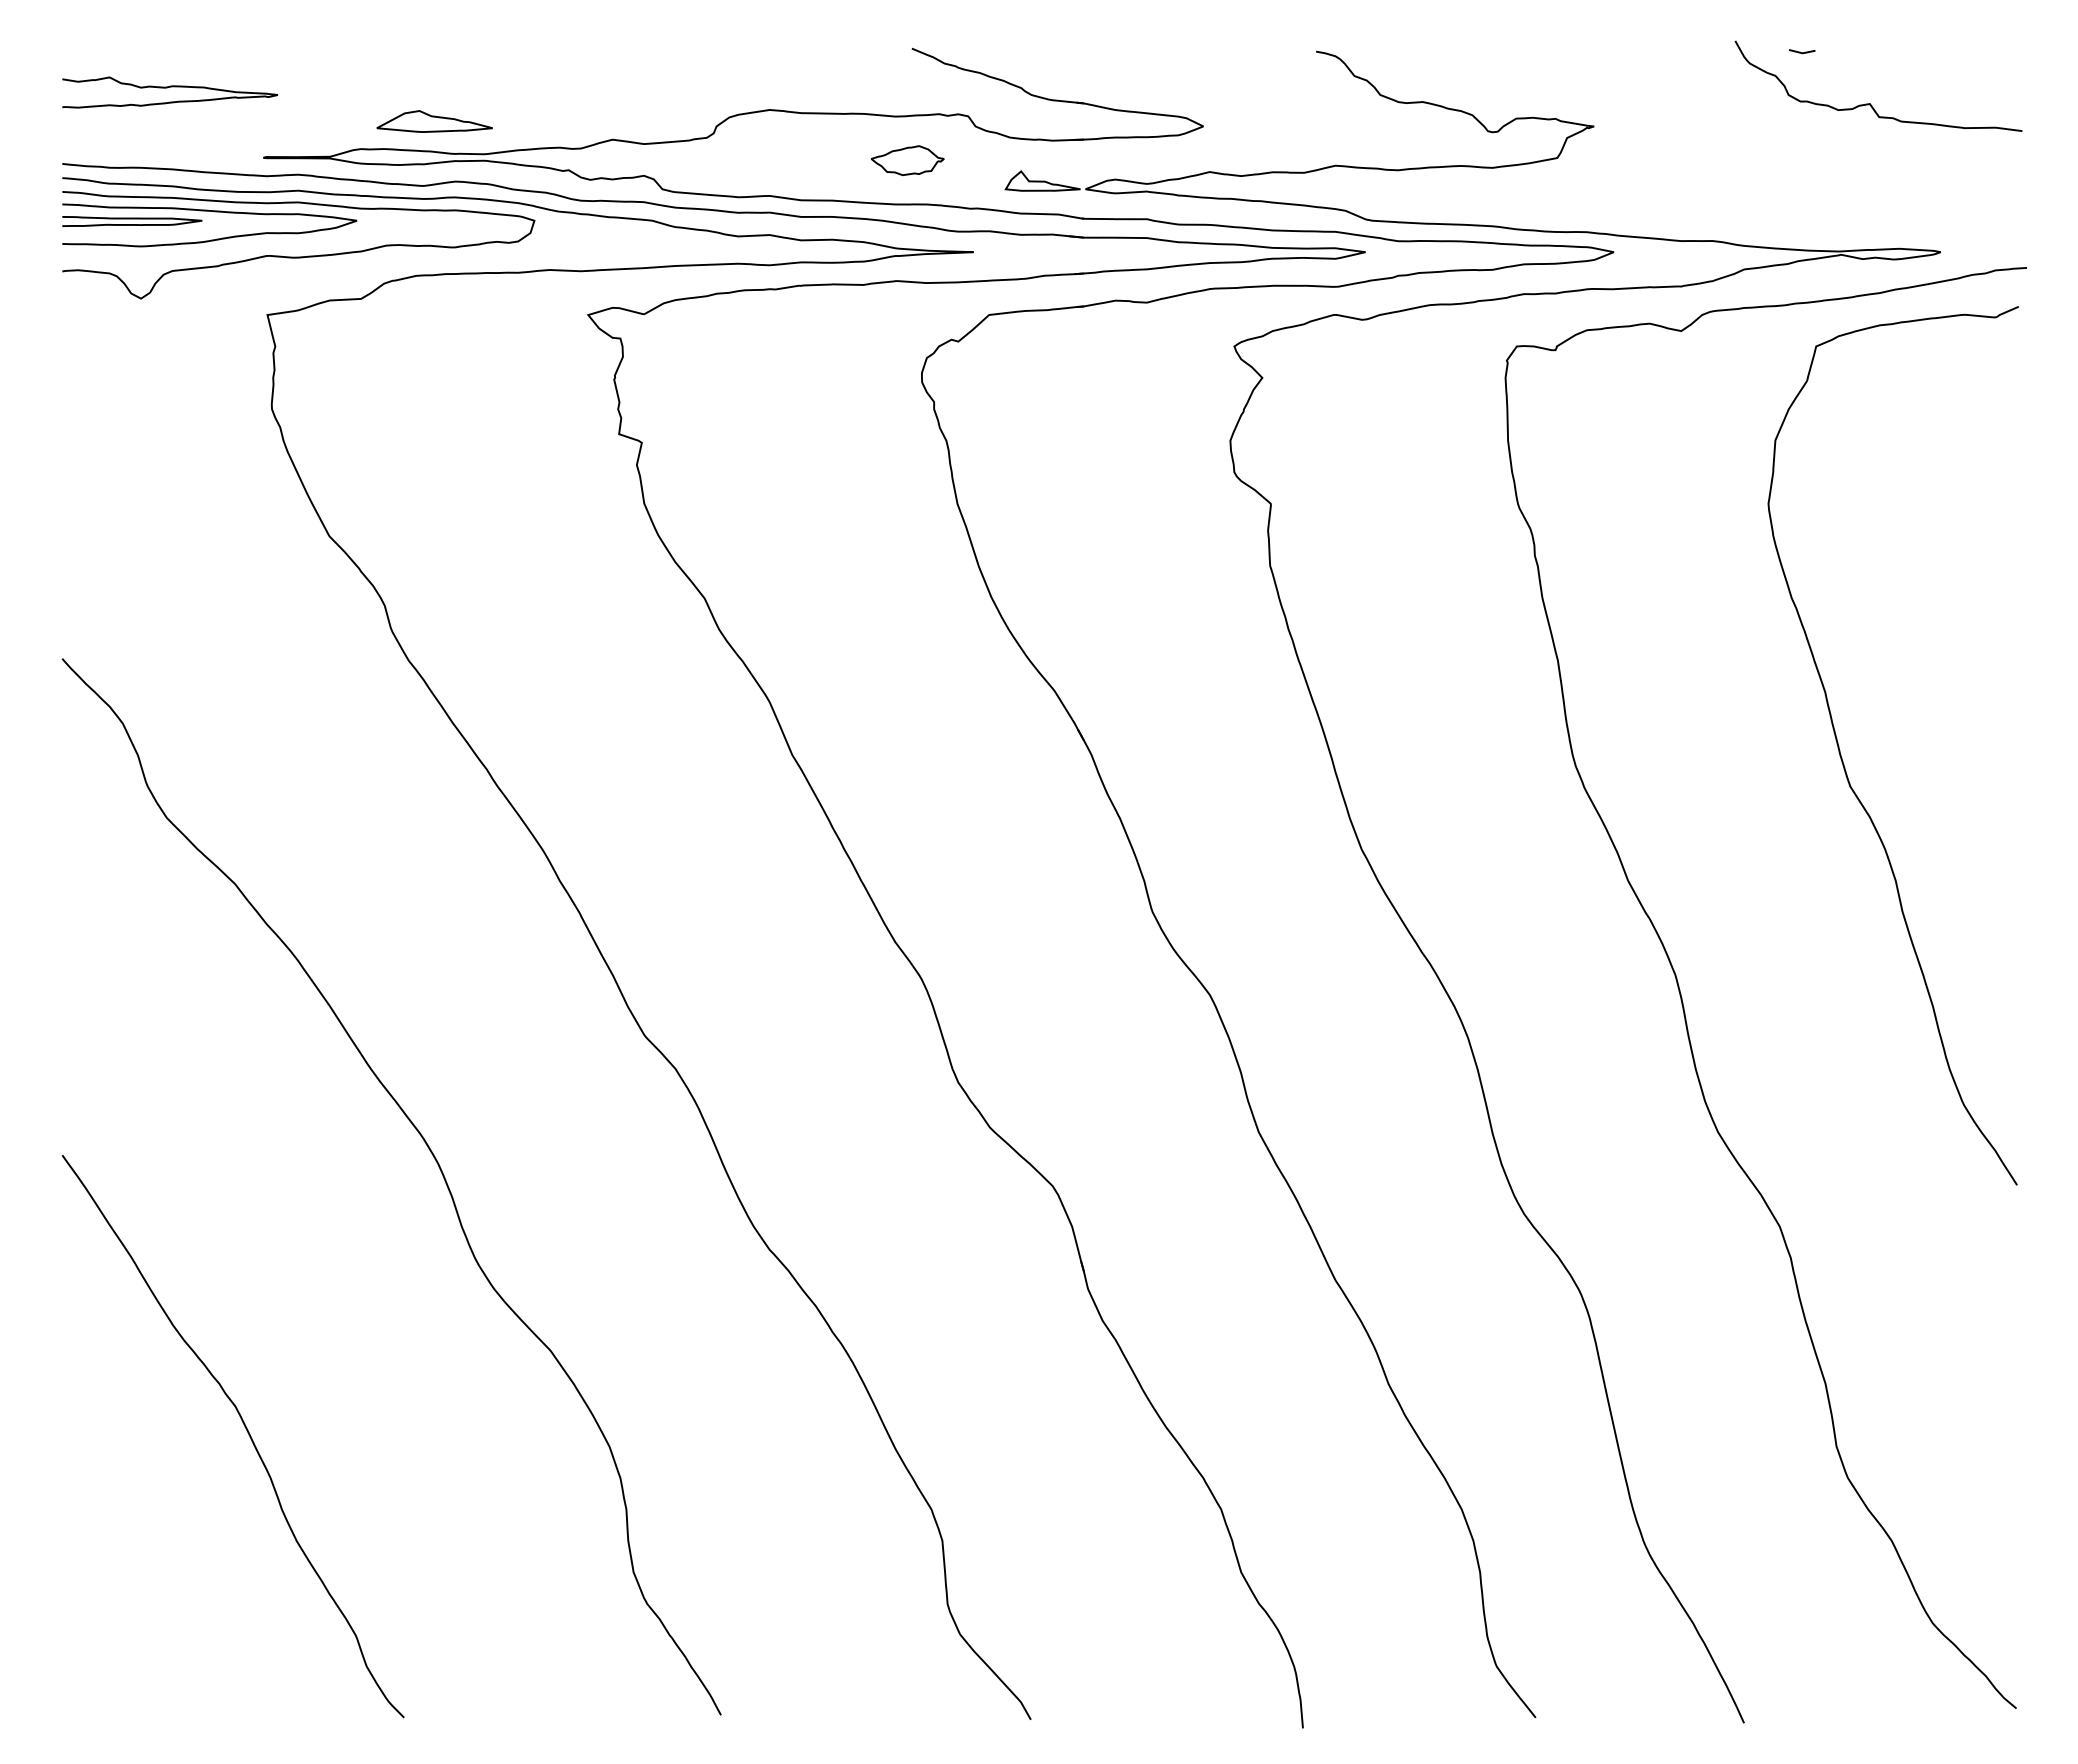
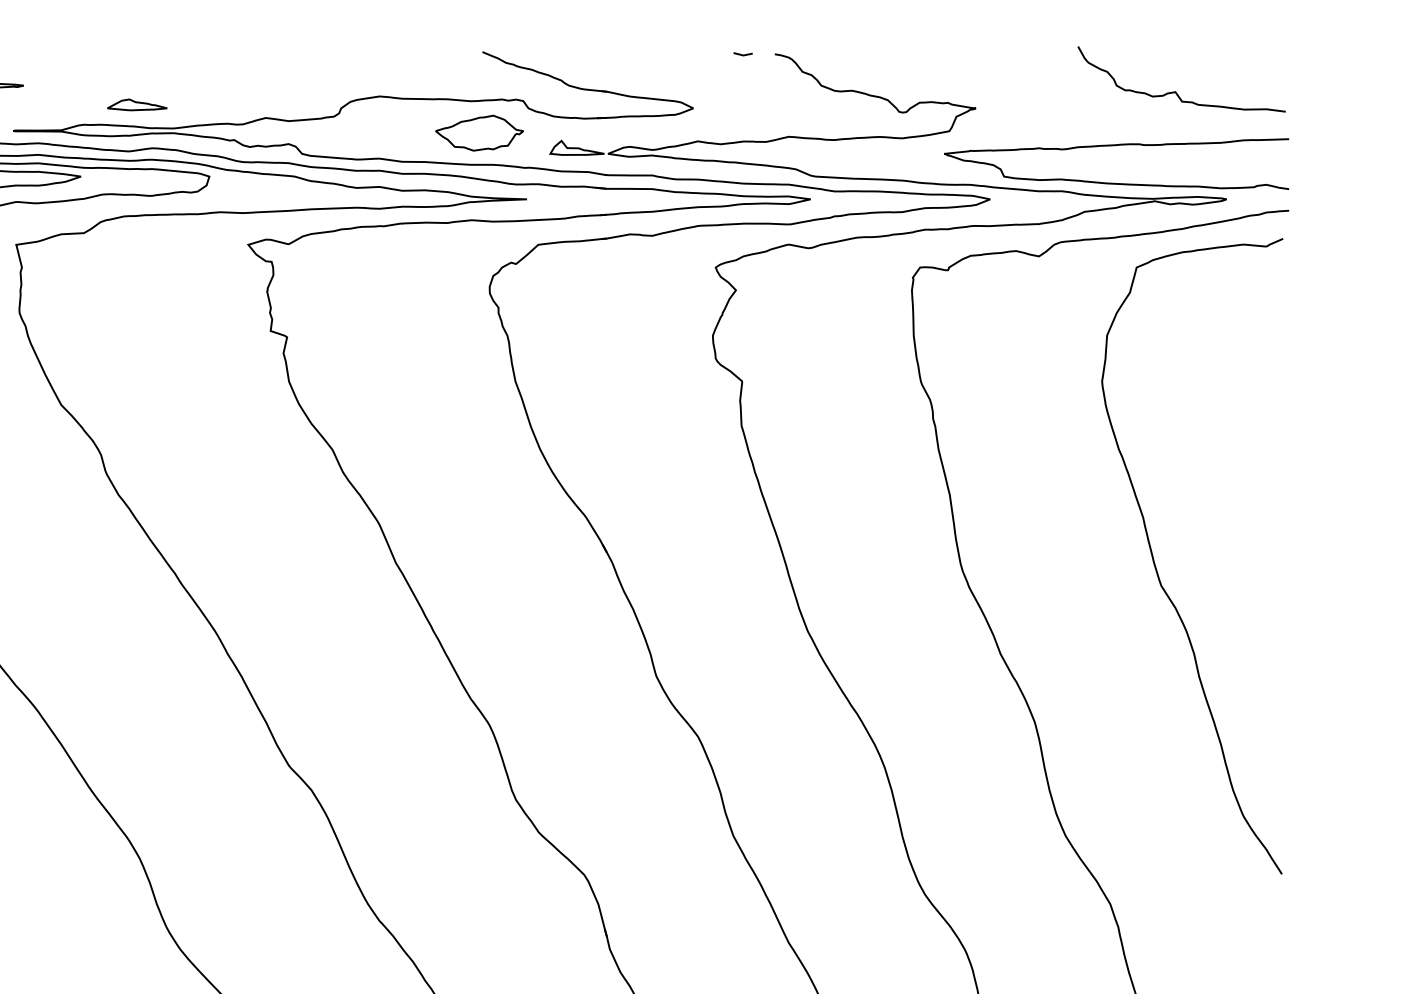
line: (1802, 52) -> (743, 54), moved
part: (434, 121) -> (137, 104), size x0.71
part: (907, 160) -> (479, 133), size x1.67
curve: (1788, 178) -> (1116, 146), added

